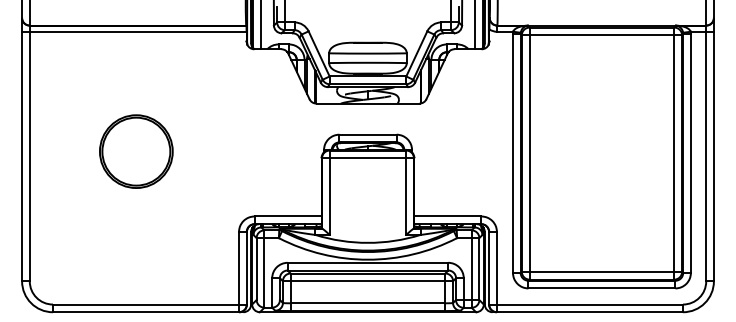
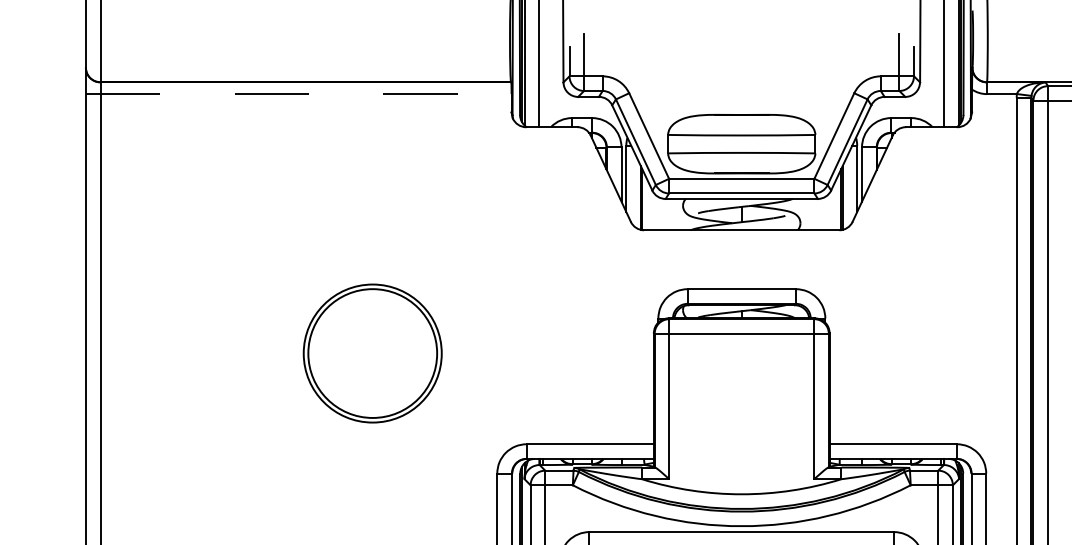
line: (134, 31) -> (299, 93), solid -> dashed
part: (136, 151) -> (373, 353), moved

